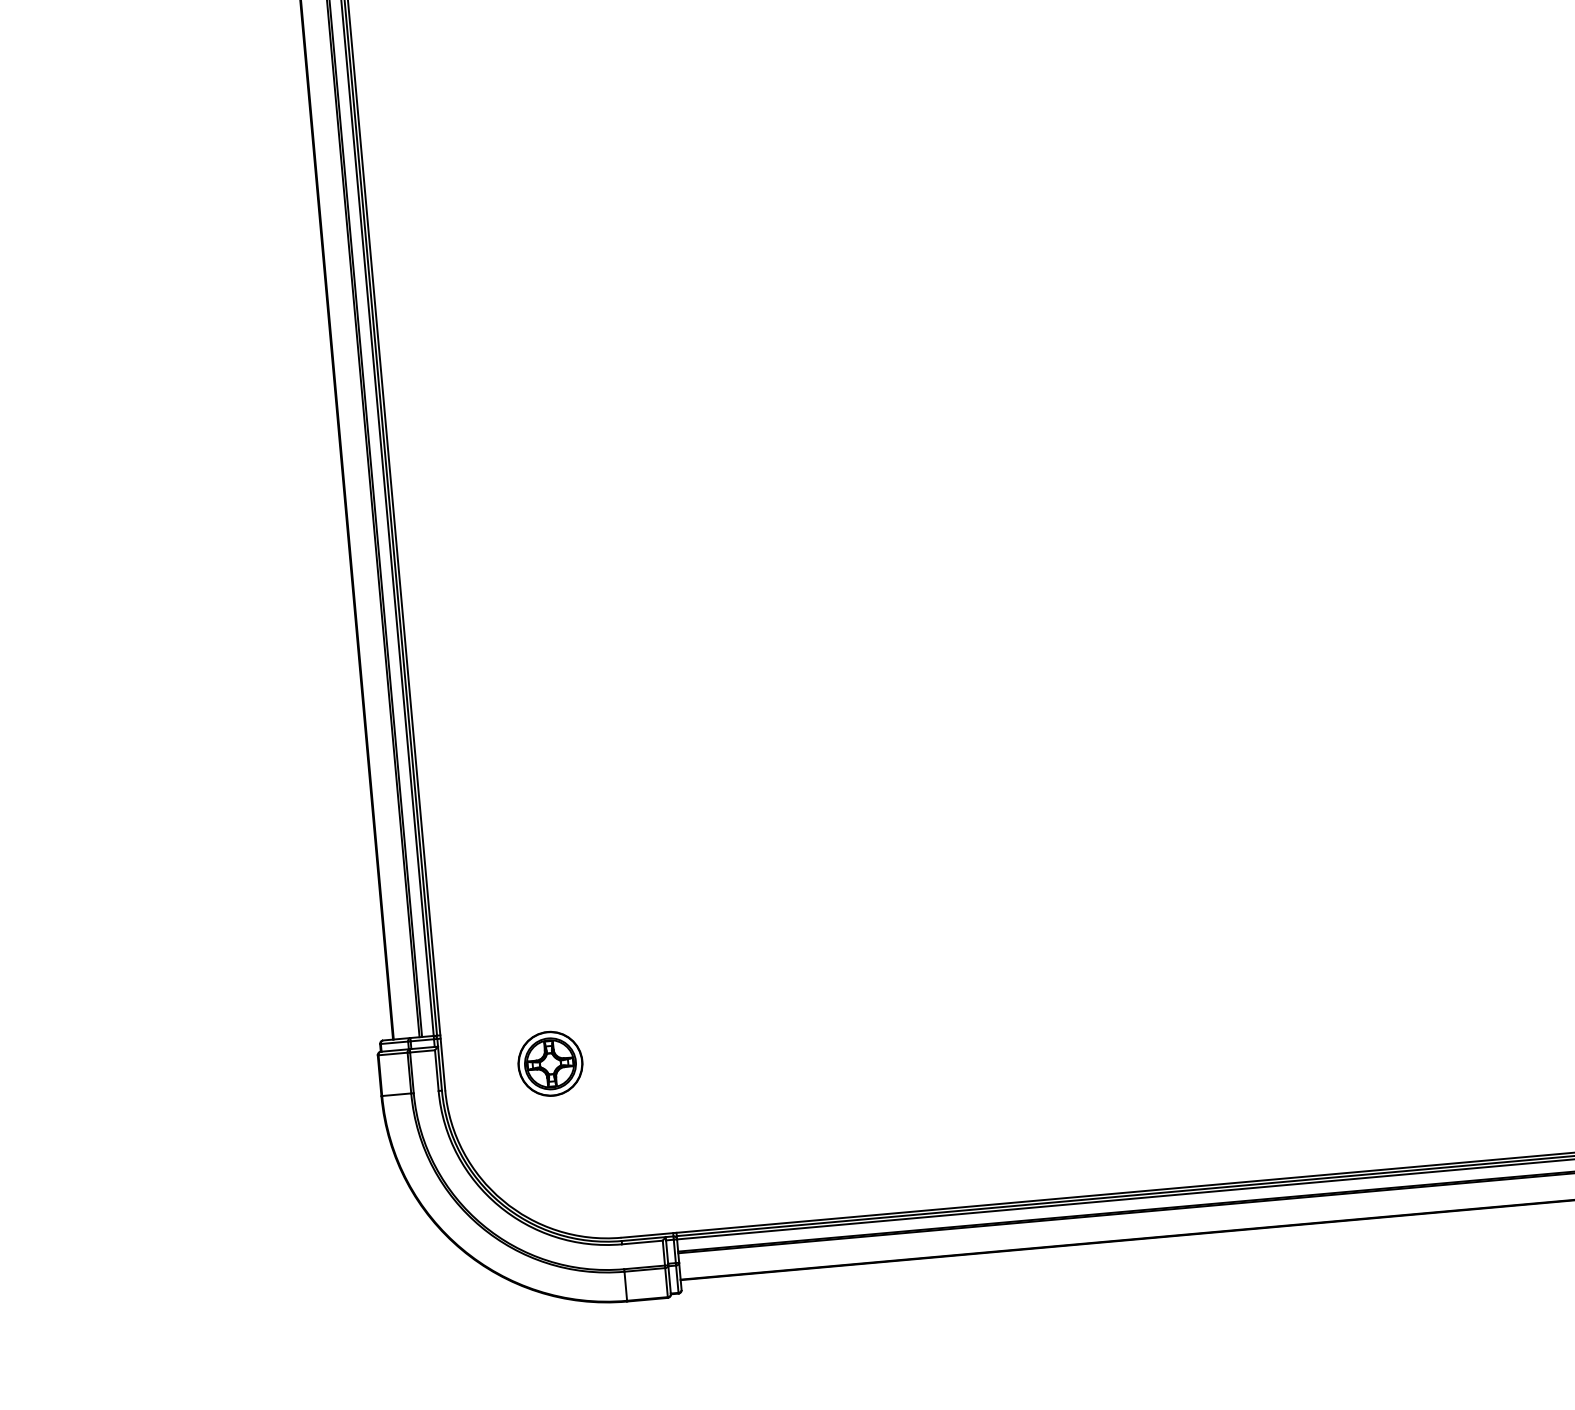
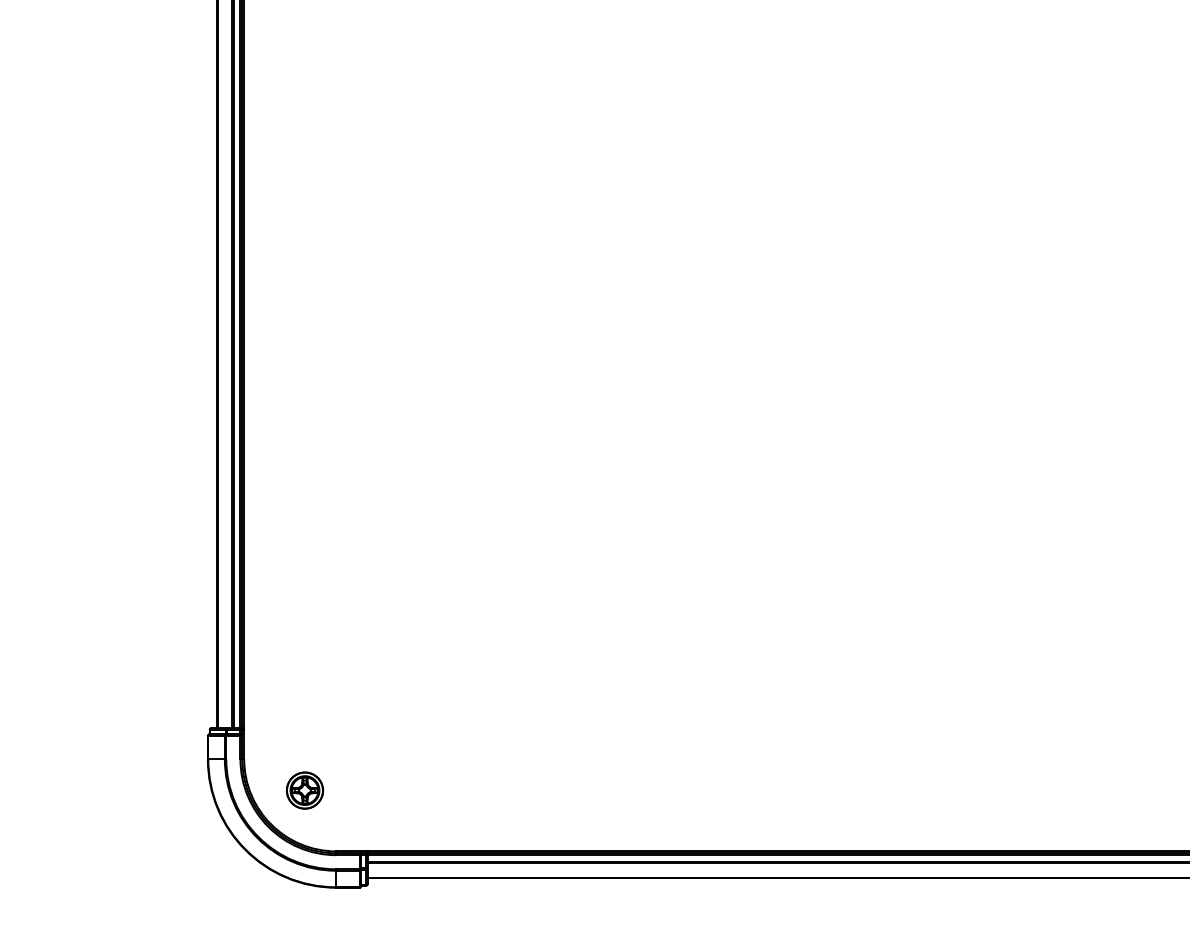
part: (551, 1063) -> (305, 790), moved

